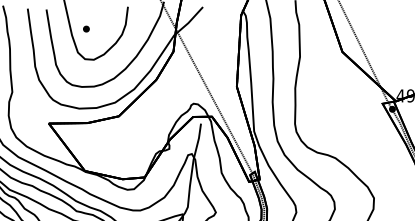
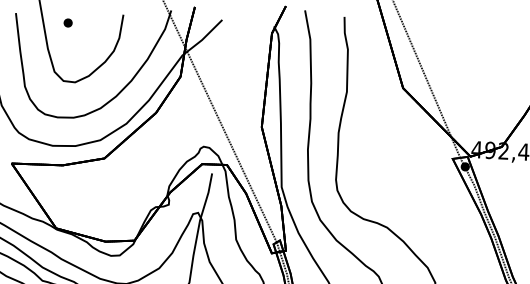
part: (86, 28) -> (68, 22), moved

